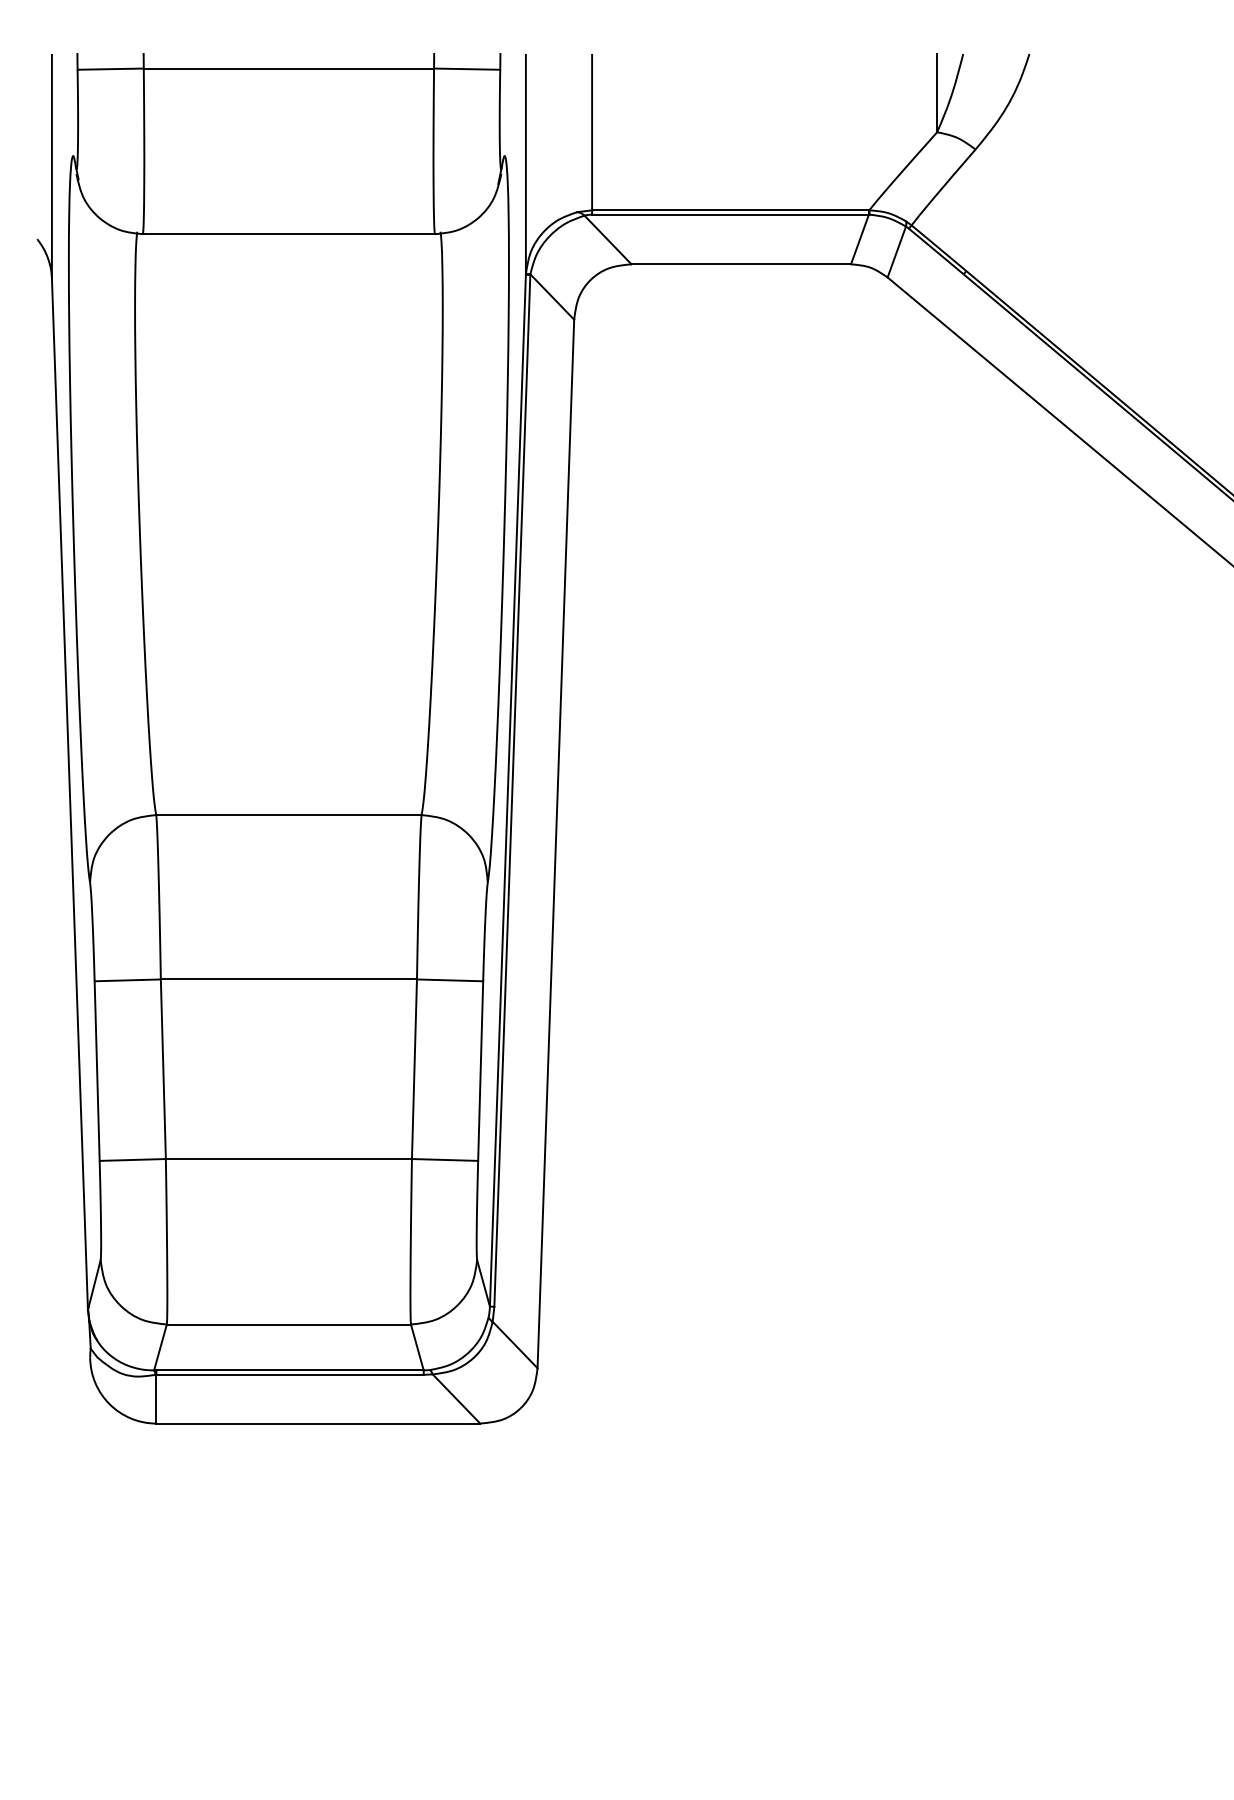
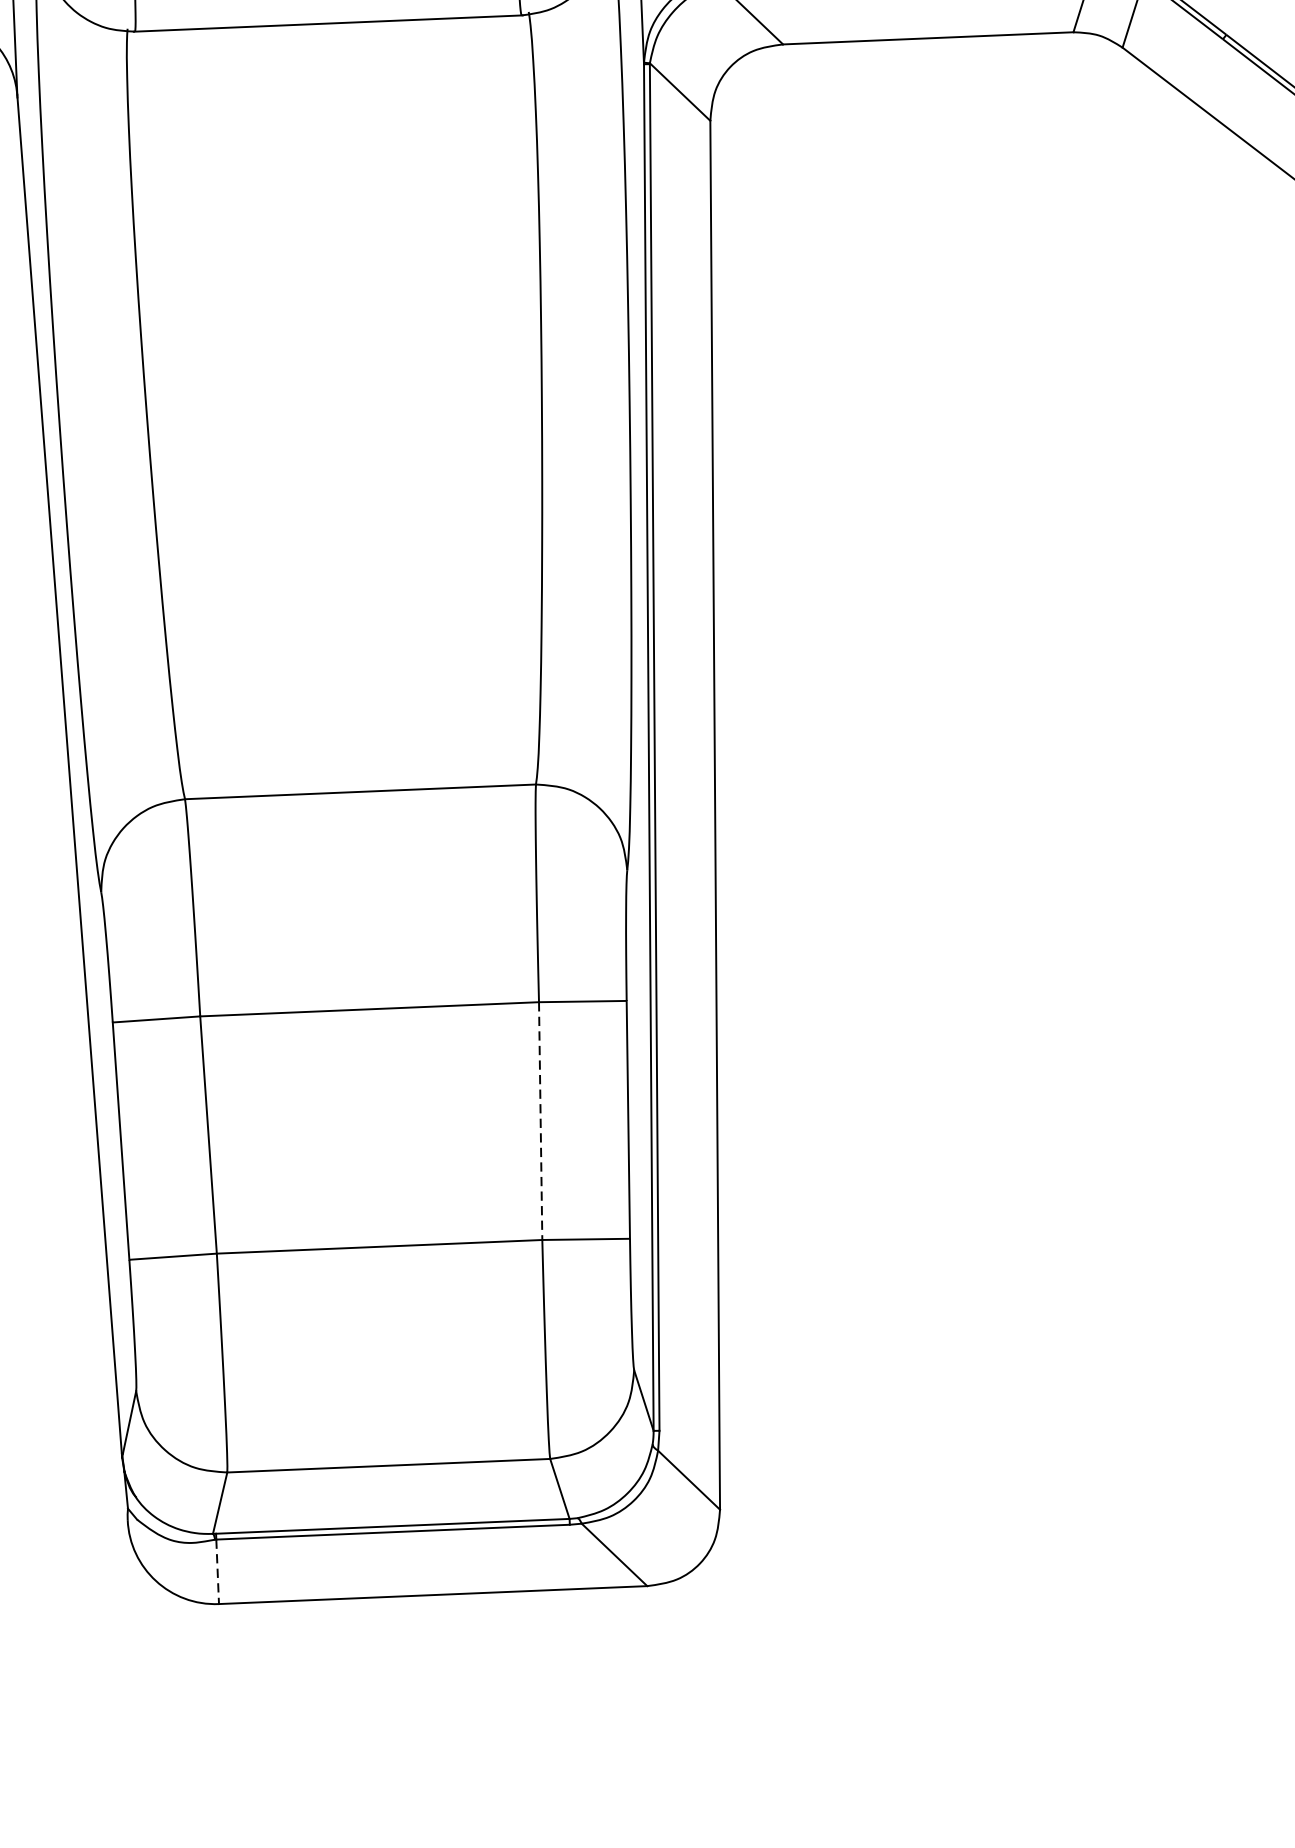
line: (414, 1069) -> (540, 1121), solid -> dashed
line: (156, 1399) -> (217, 1572), solid -> dashed

